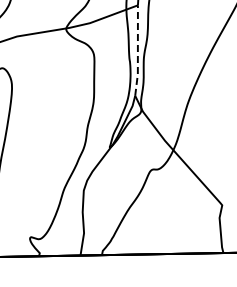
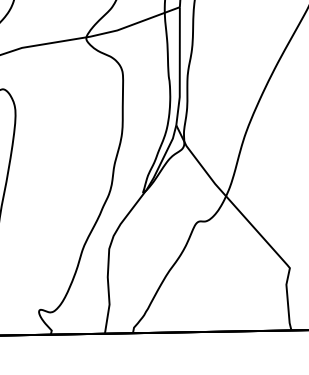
line: (137, 51) -> (179, 67), dashed -> solid

